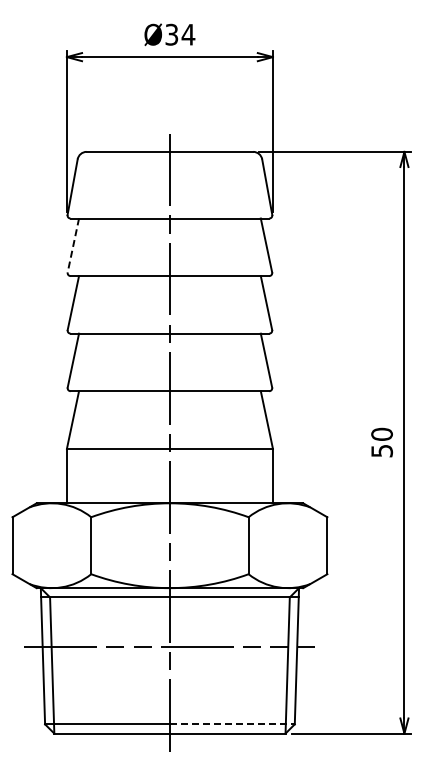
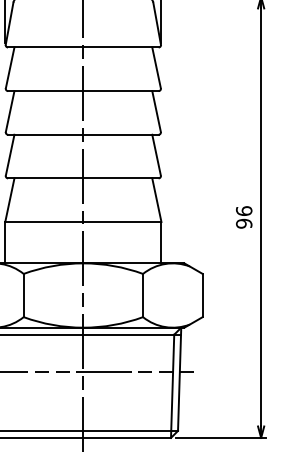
line: (73, 245) -> (10, 67), dashed -> solid
text: (381, 442) -> (243, 217), 50 -> 96
line: (232, 724) -> (130, 431), dashed -> solid

